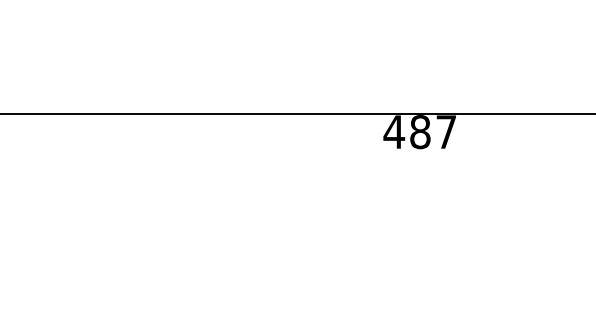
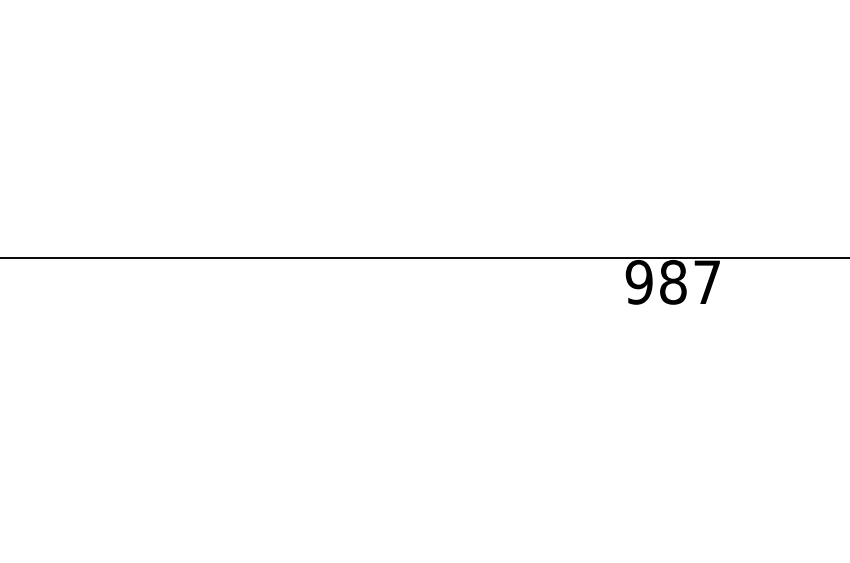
text: (394, 131) -> (639, 281), 487 -> 987

